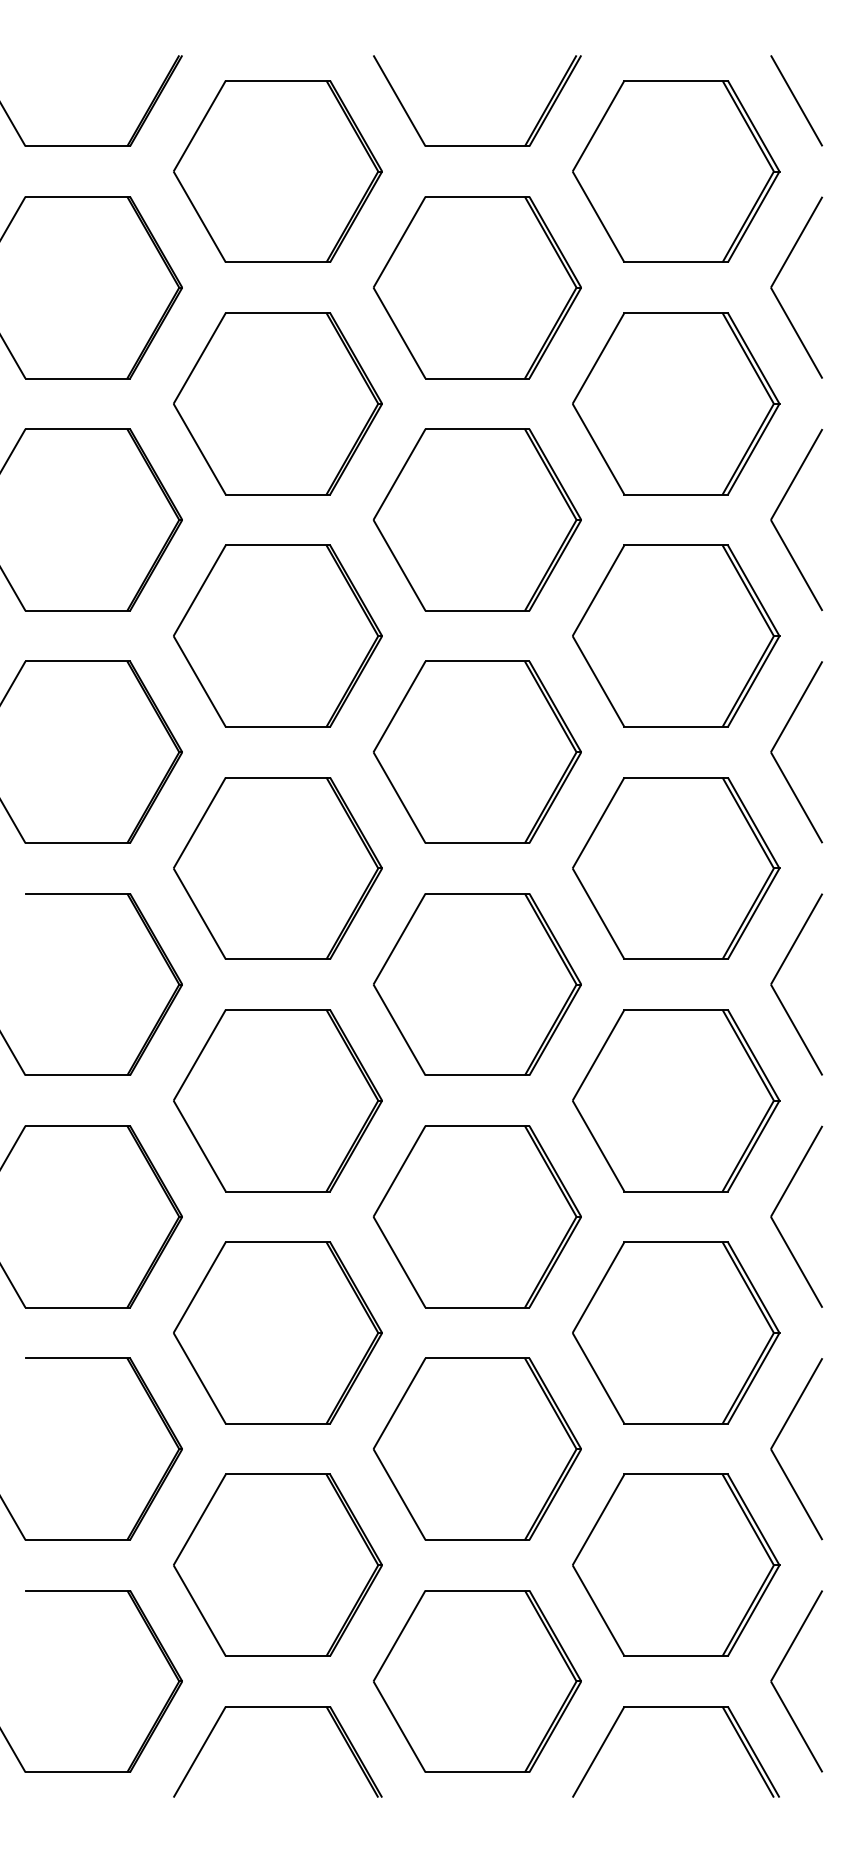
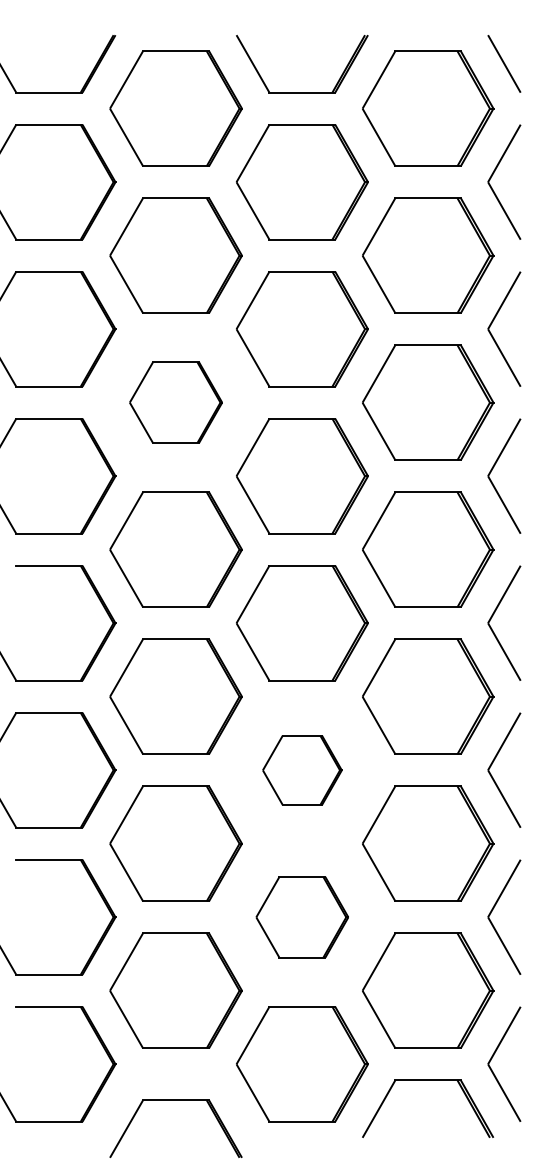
part: (277, 635) -> (175, 402), size x0.7
part: (477, 1217) -> (302, 770), size x0.6
part: (477, 1449) -> (302, 917), size x0.7
part: (277, 1707) -> (175, 1100), moved

